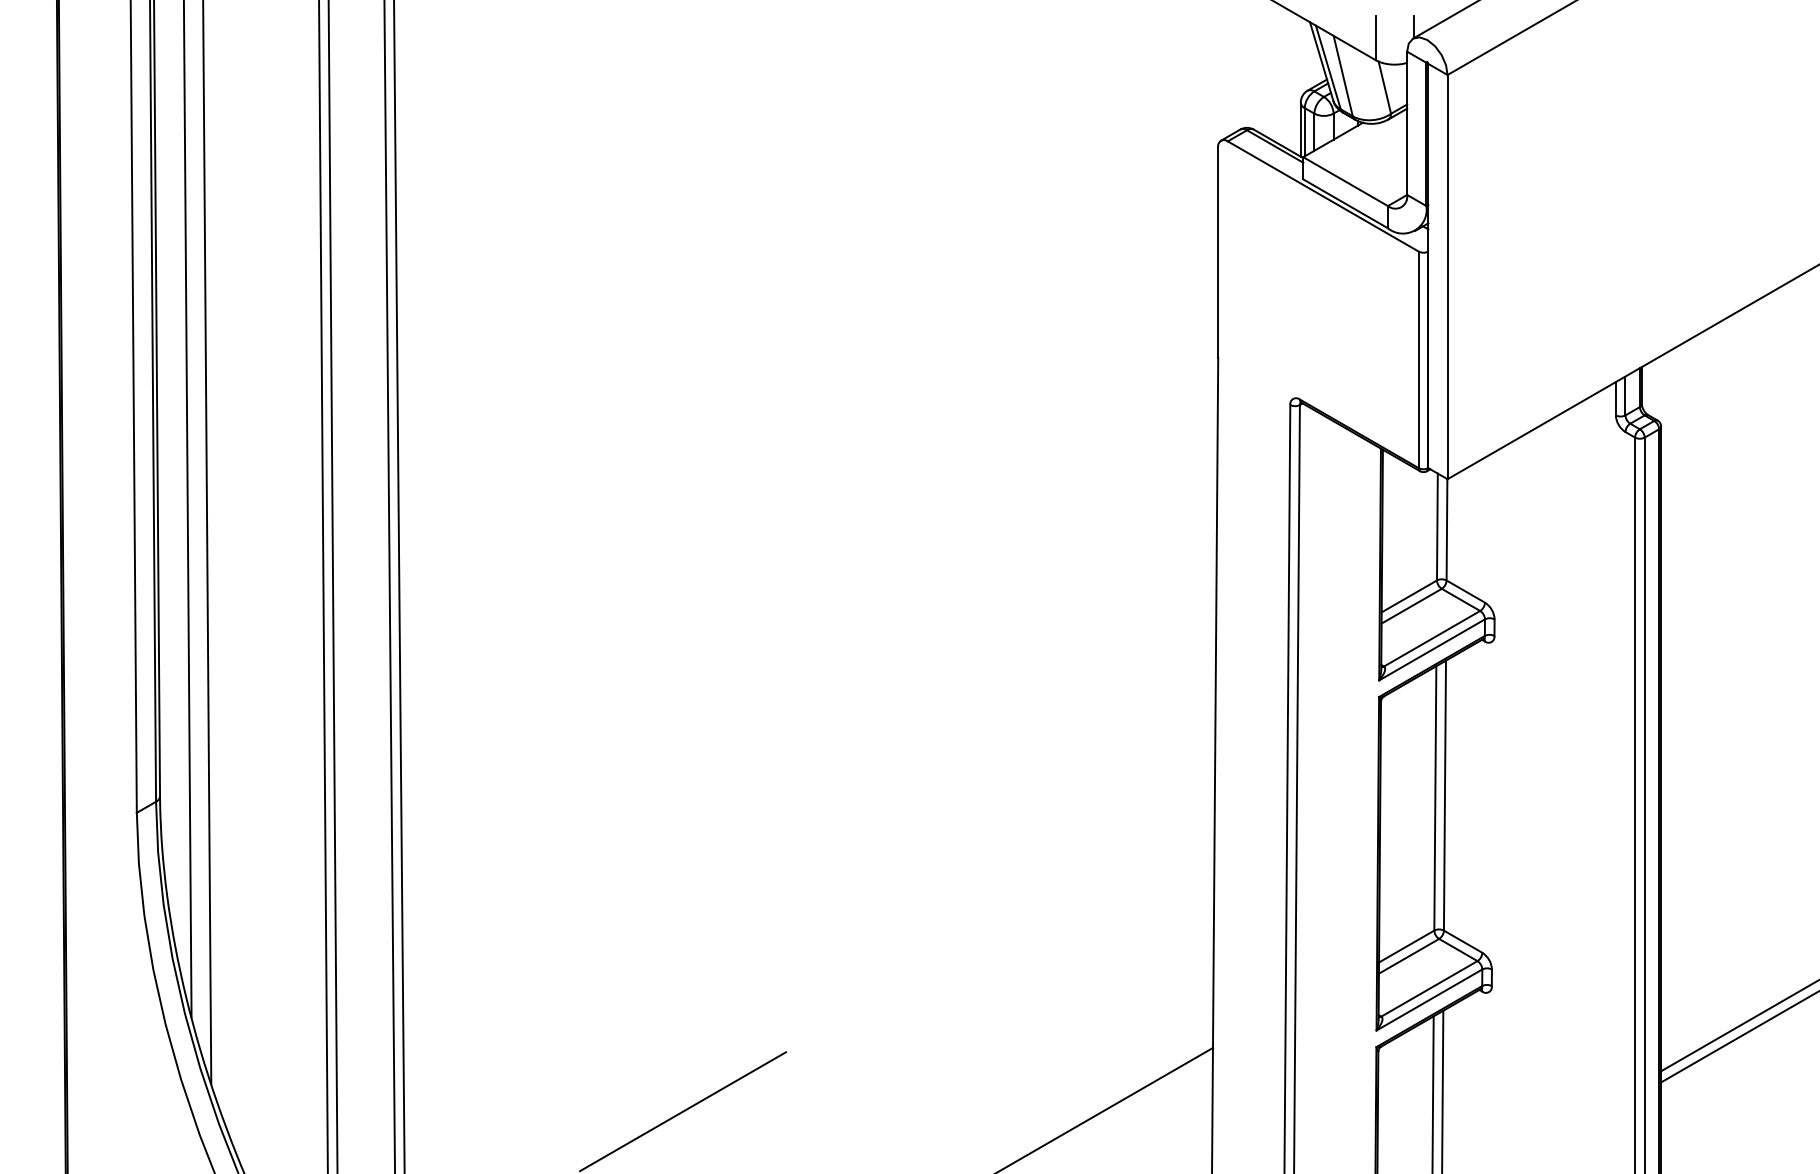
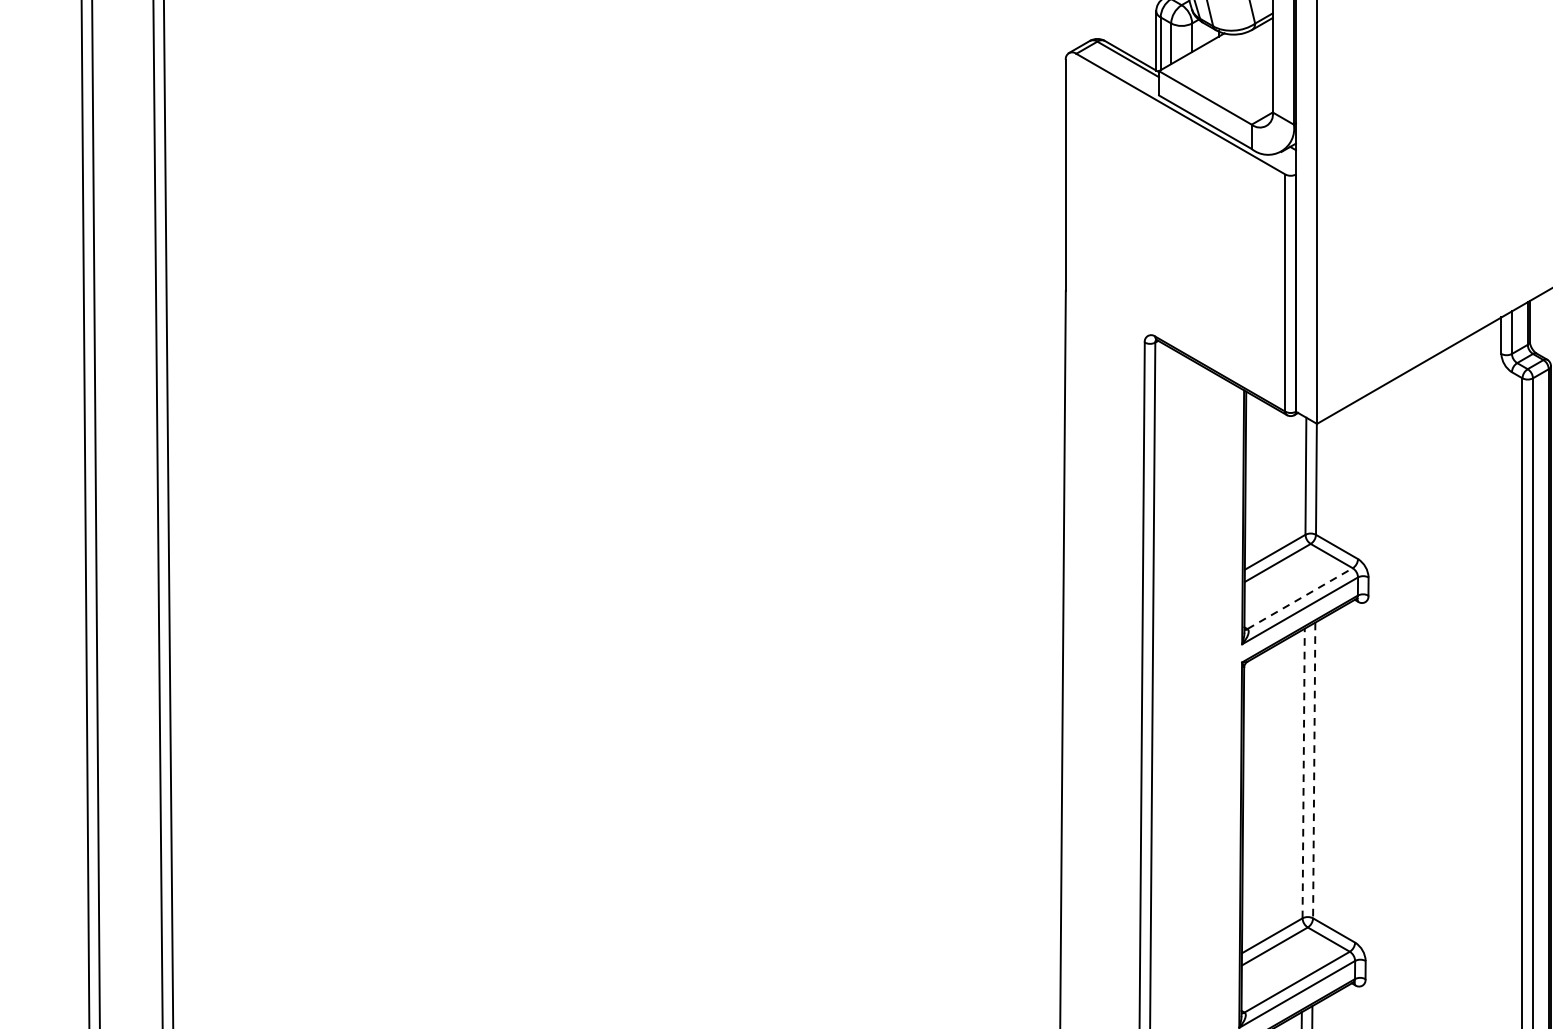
line: (1432, 638) -> (1300, 598), solid -> dashed
line: (1444, 795) -> (1313, 770), solid -> dashed
line: (1435, 797) -> (1303, 772), solid -> dashed

